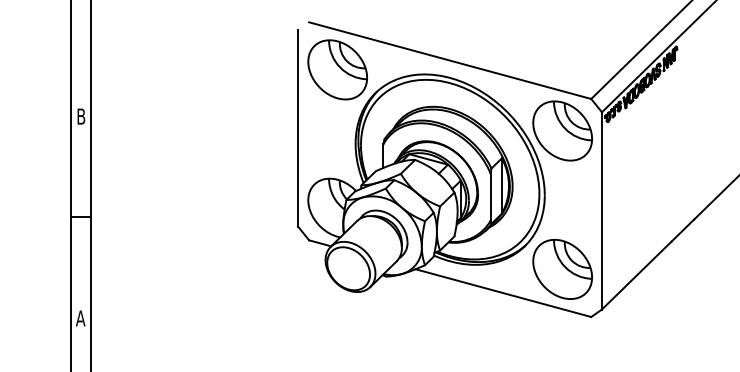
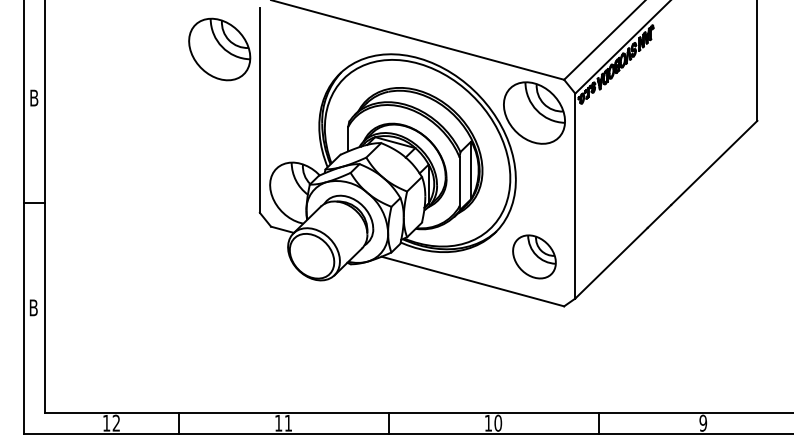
part: (337, 69) -> (219, 49), moved
part: (562, 269) -> (534, 256), size x0.7
text: (80, 318) -> (33, 307), A -> B

